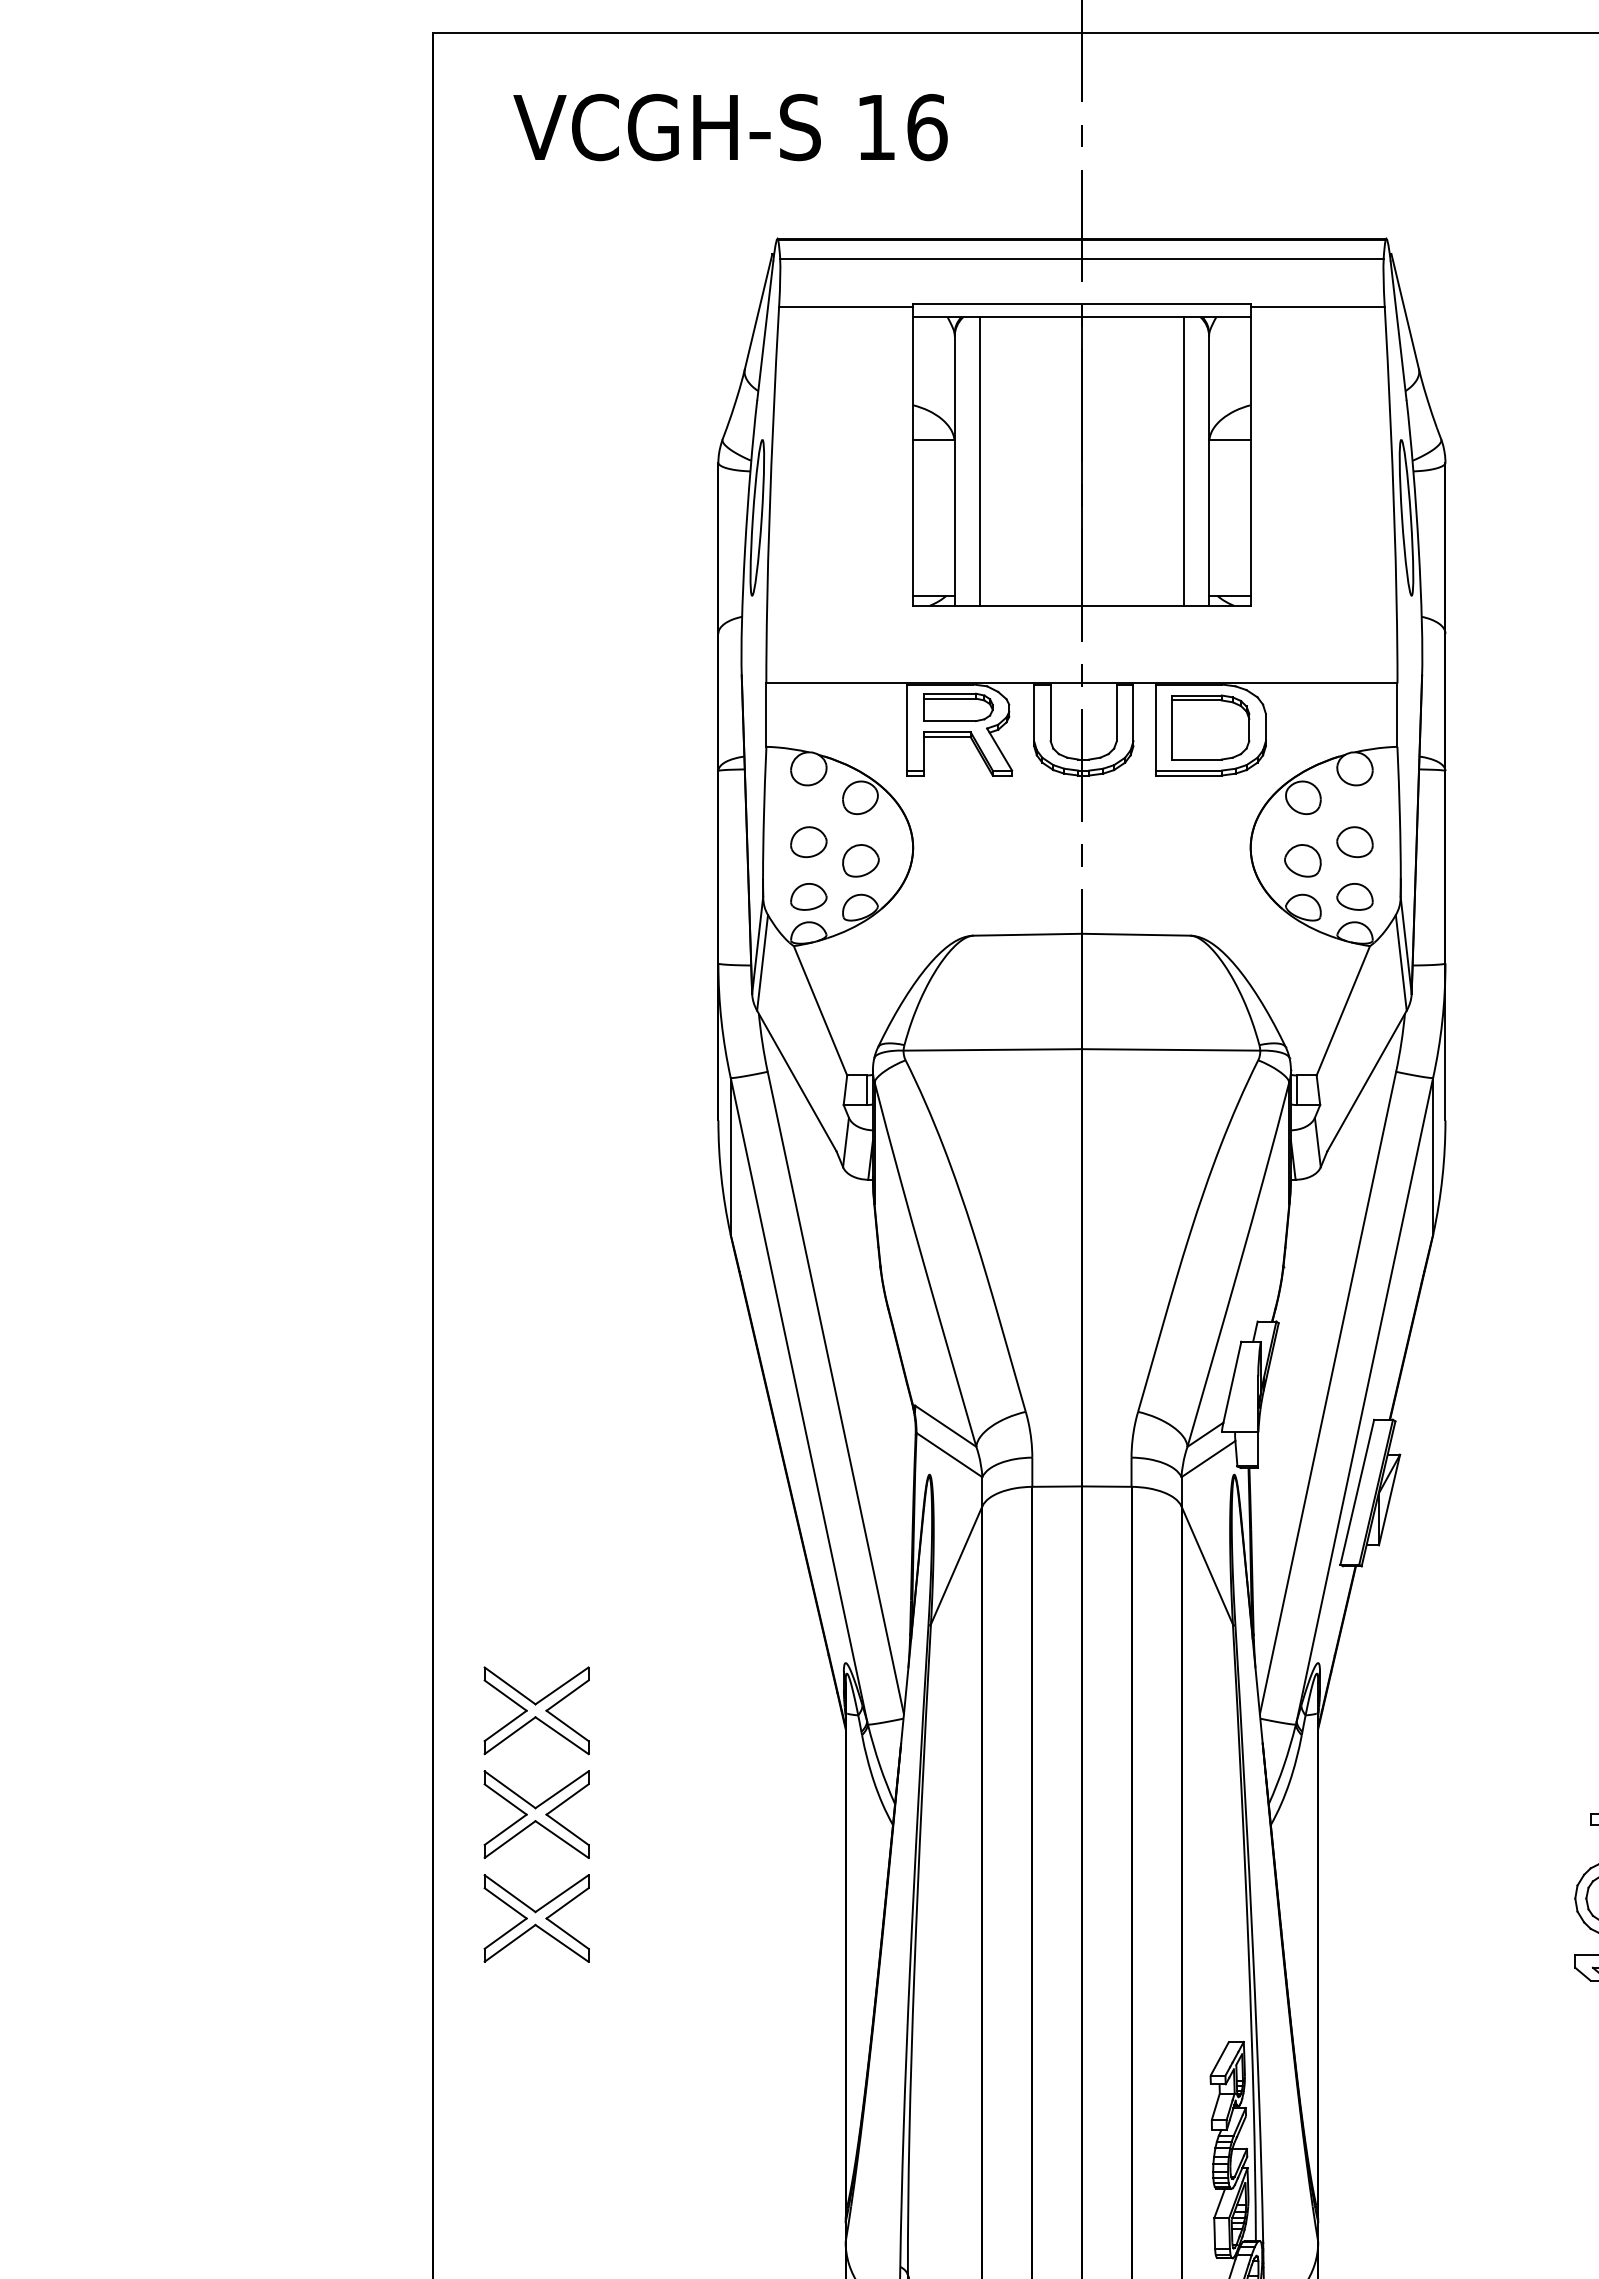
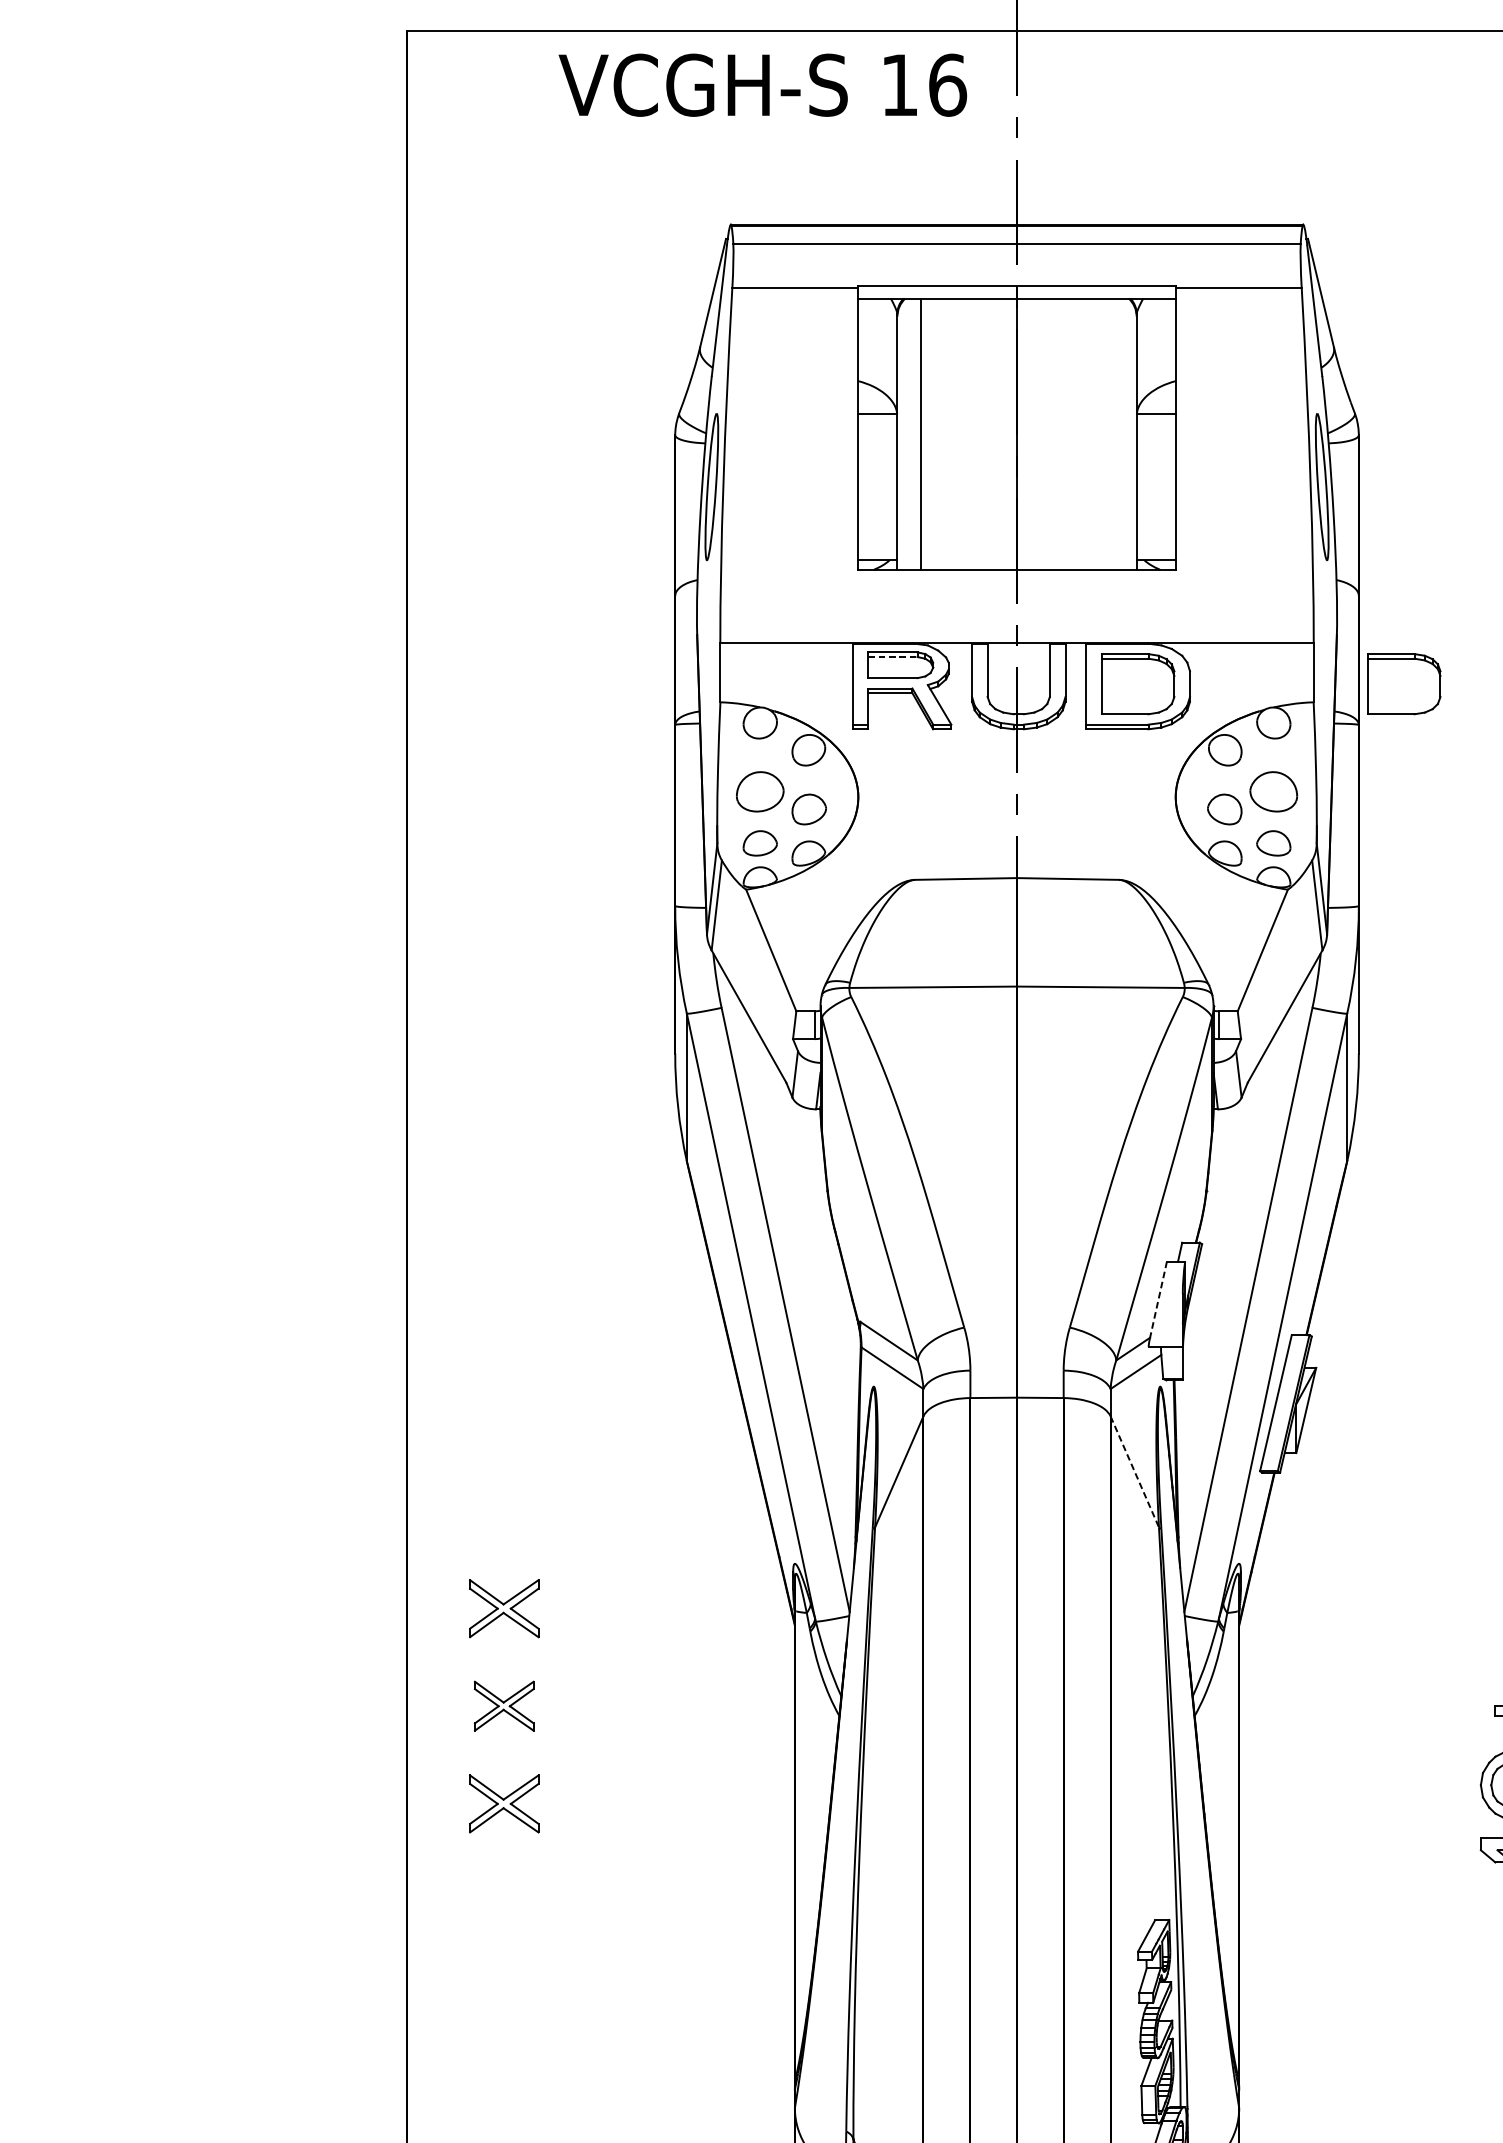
text: (730, 127) -> (762, 85), moved
line: (1183, 461) -> (1112, 434), removed
line: (950, 698) -> (893, 656), solid -> dashed
part: (1493, 727) -> (1403, 684), added
part: (808, 842) -> (759, 792), size x1.4
part: (1354, 842) -> (1273, 792), size x1.4
line: (1232, 1382) -> (1158, 1299), solid -> dashed
line: (1207, 1565) -> (1135, 1472), solid -> dashed
part: (536, 1710) -> (504, 1608), size x0.7
part: (536, 1814) -> (504, 1706), size x0.6
part: (536, 1918) -> (504, 1803), size x0.7

